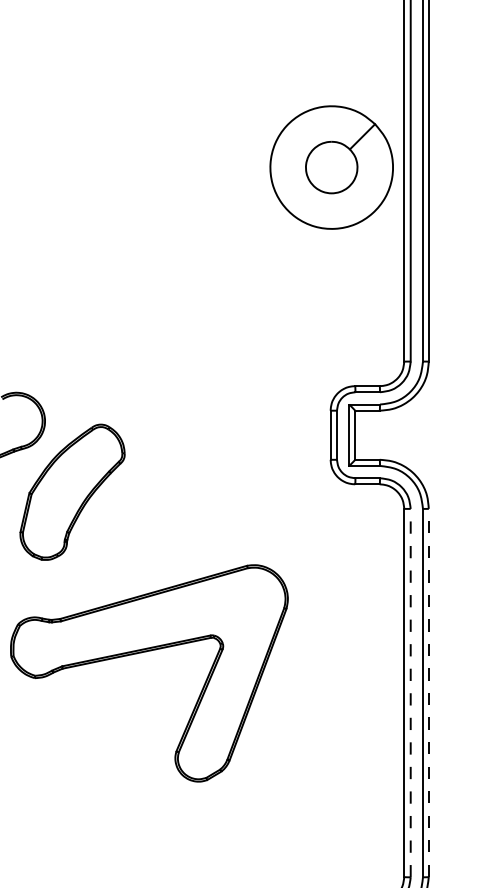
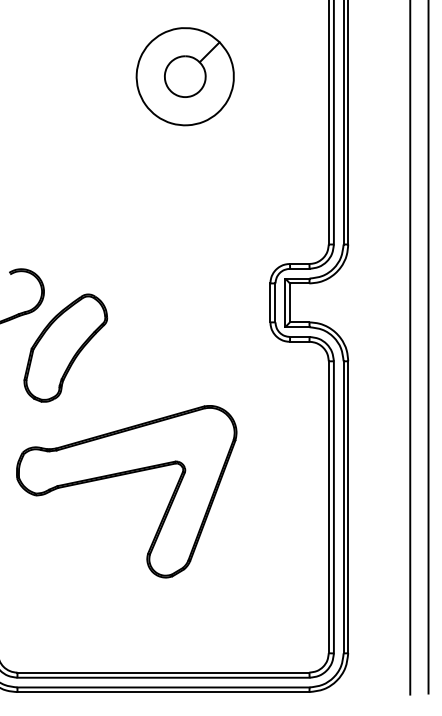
part: (330, 167) -> (184, 76), moved
line: (410, 692) -> (333, 506), dashed -> solid
line: (429, 693) -> (348, 507), dashed -> solid

